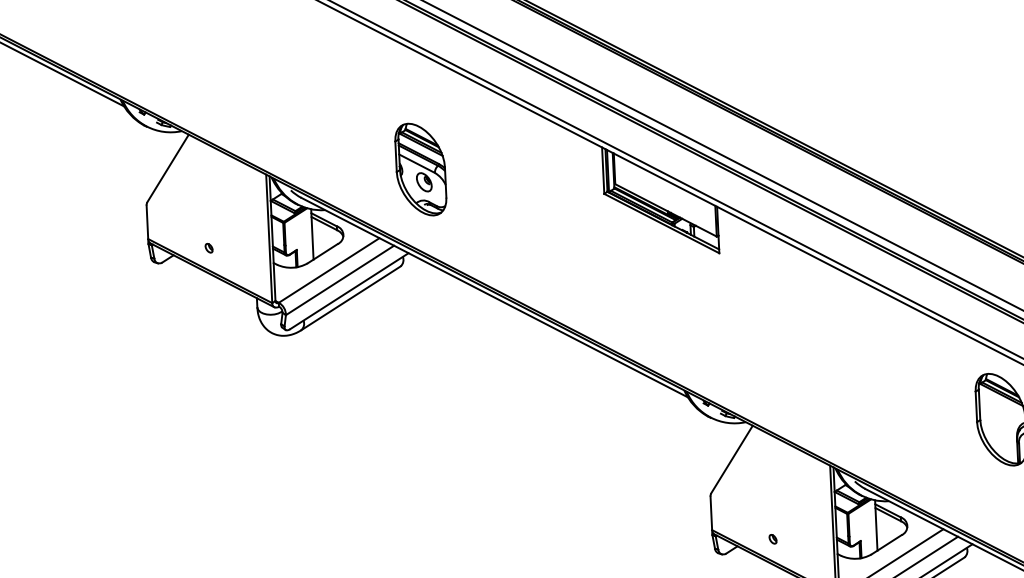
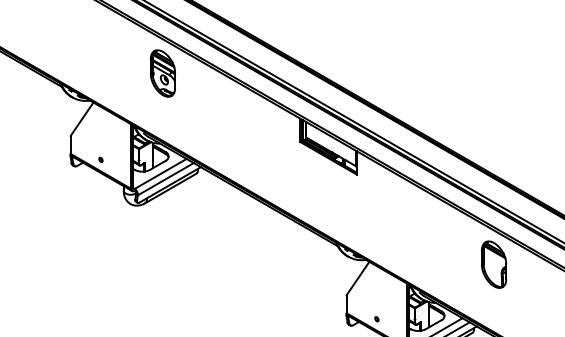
part: (419, 169) -> (162, 73), moved

